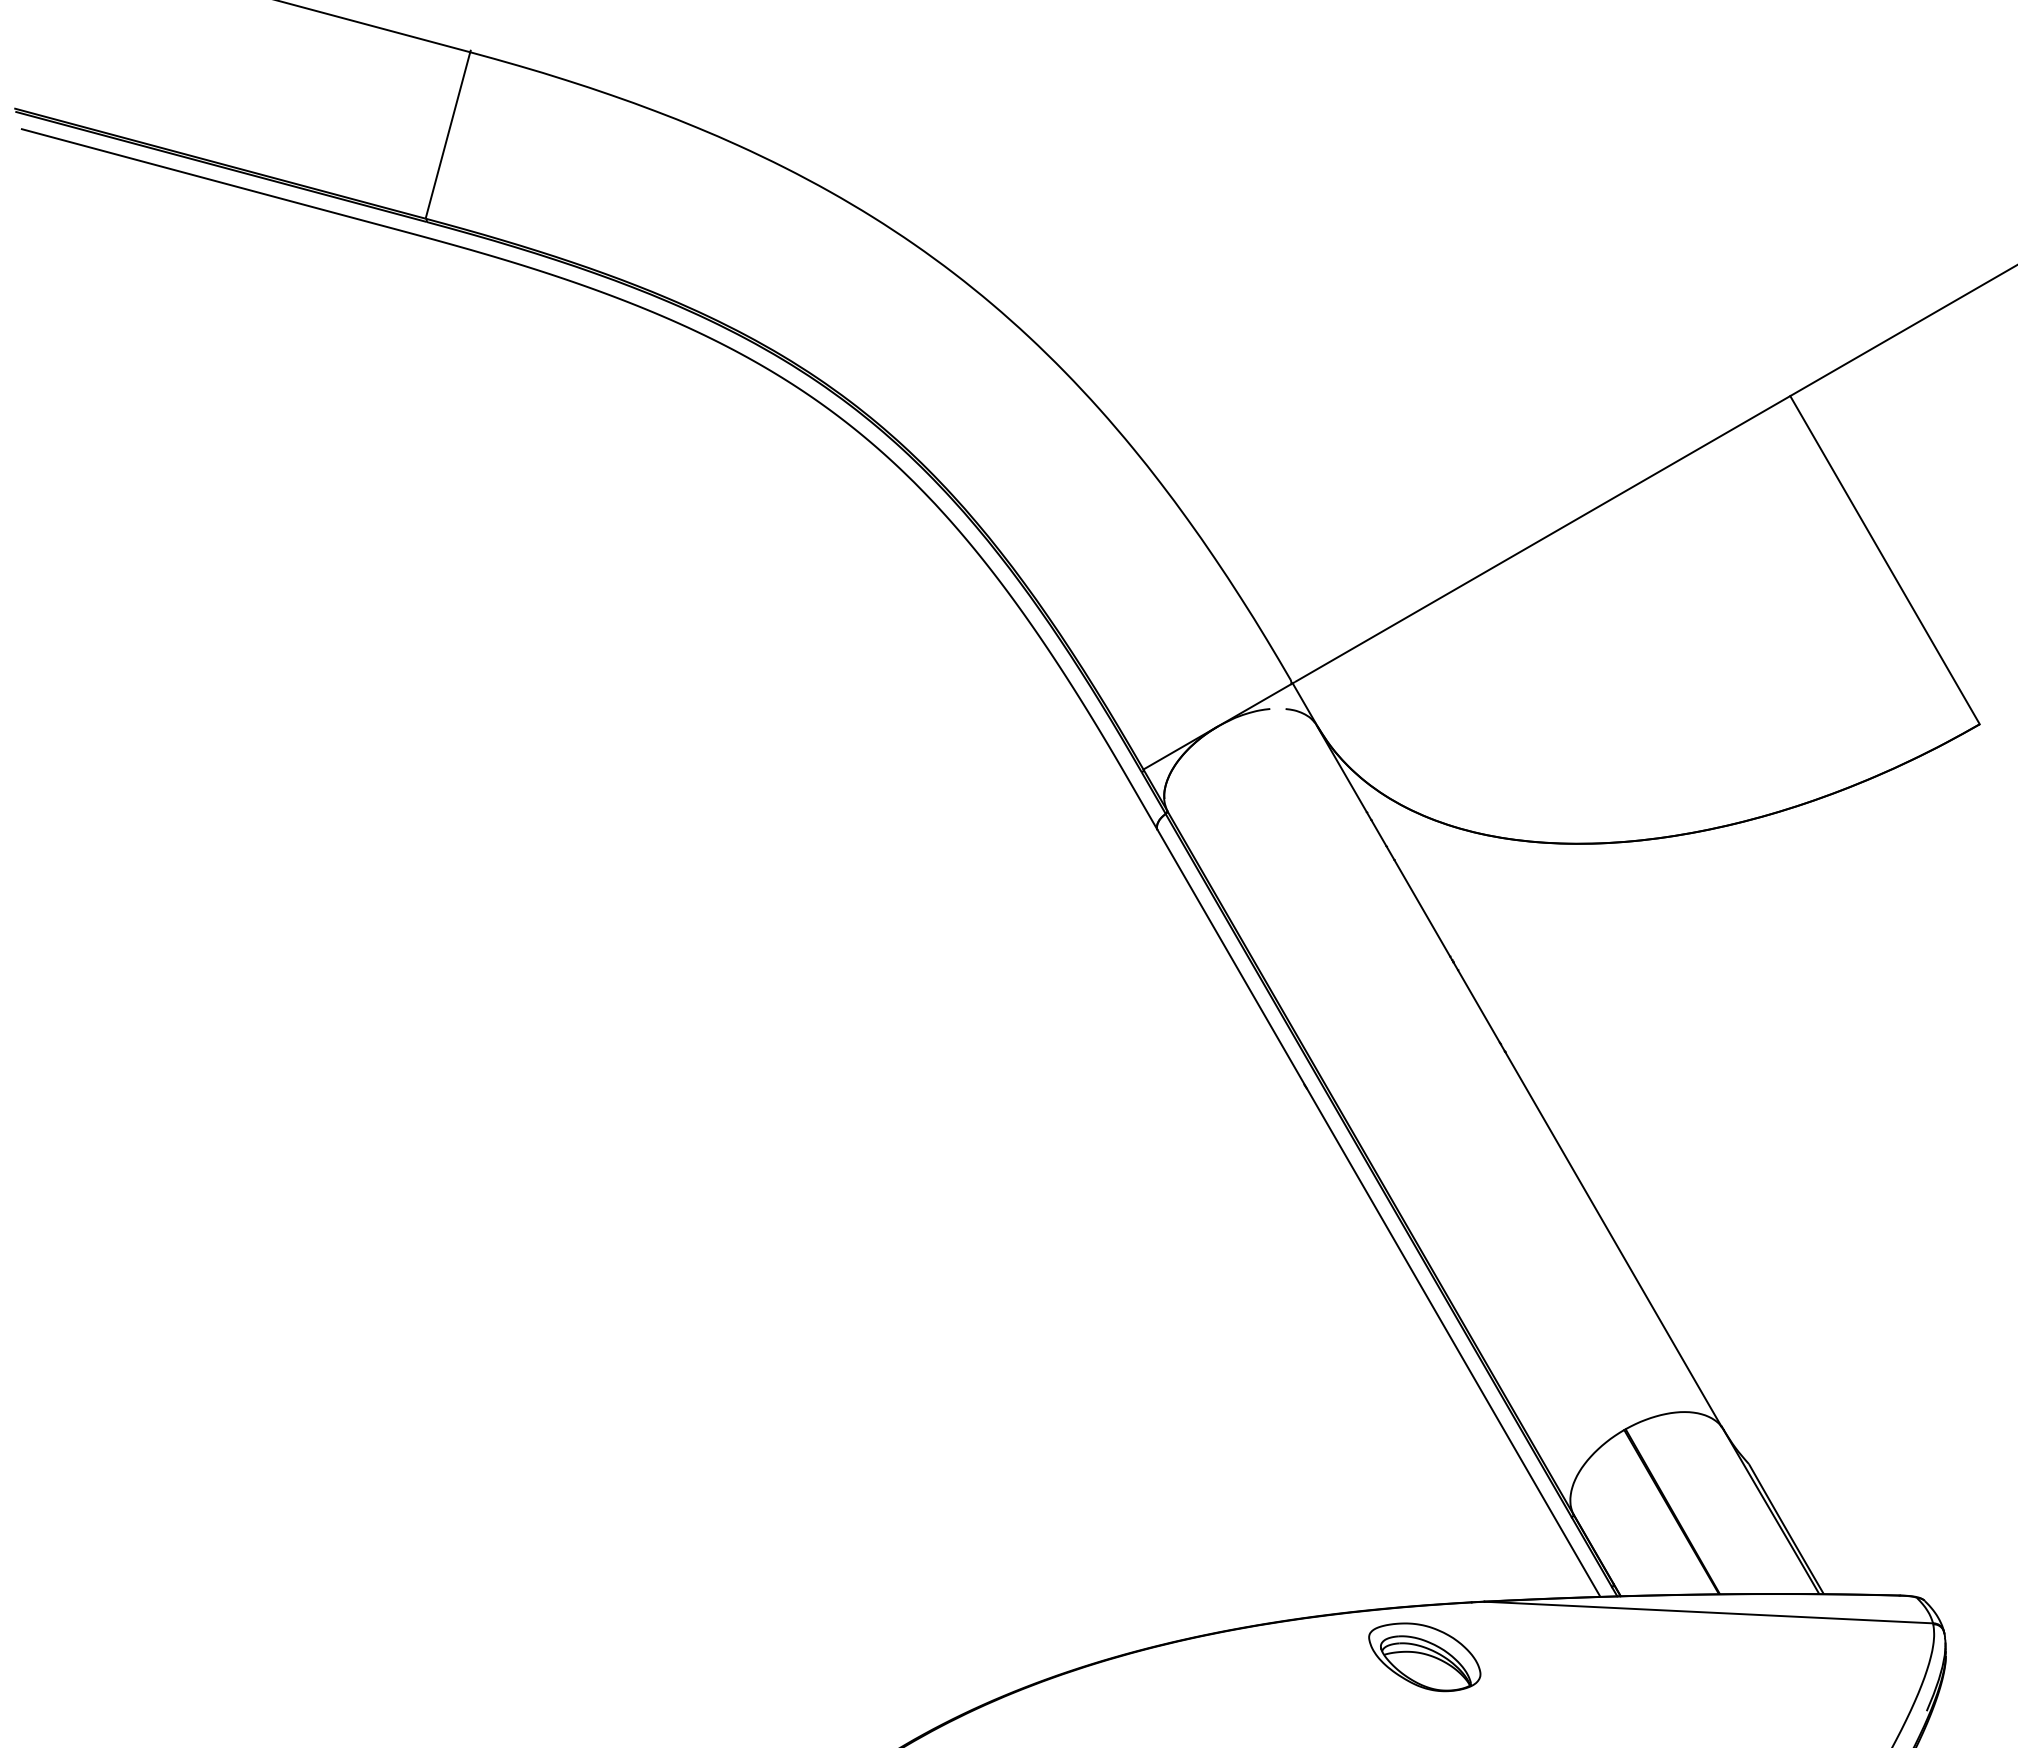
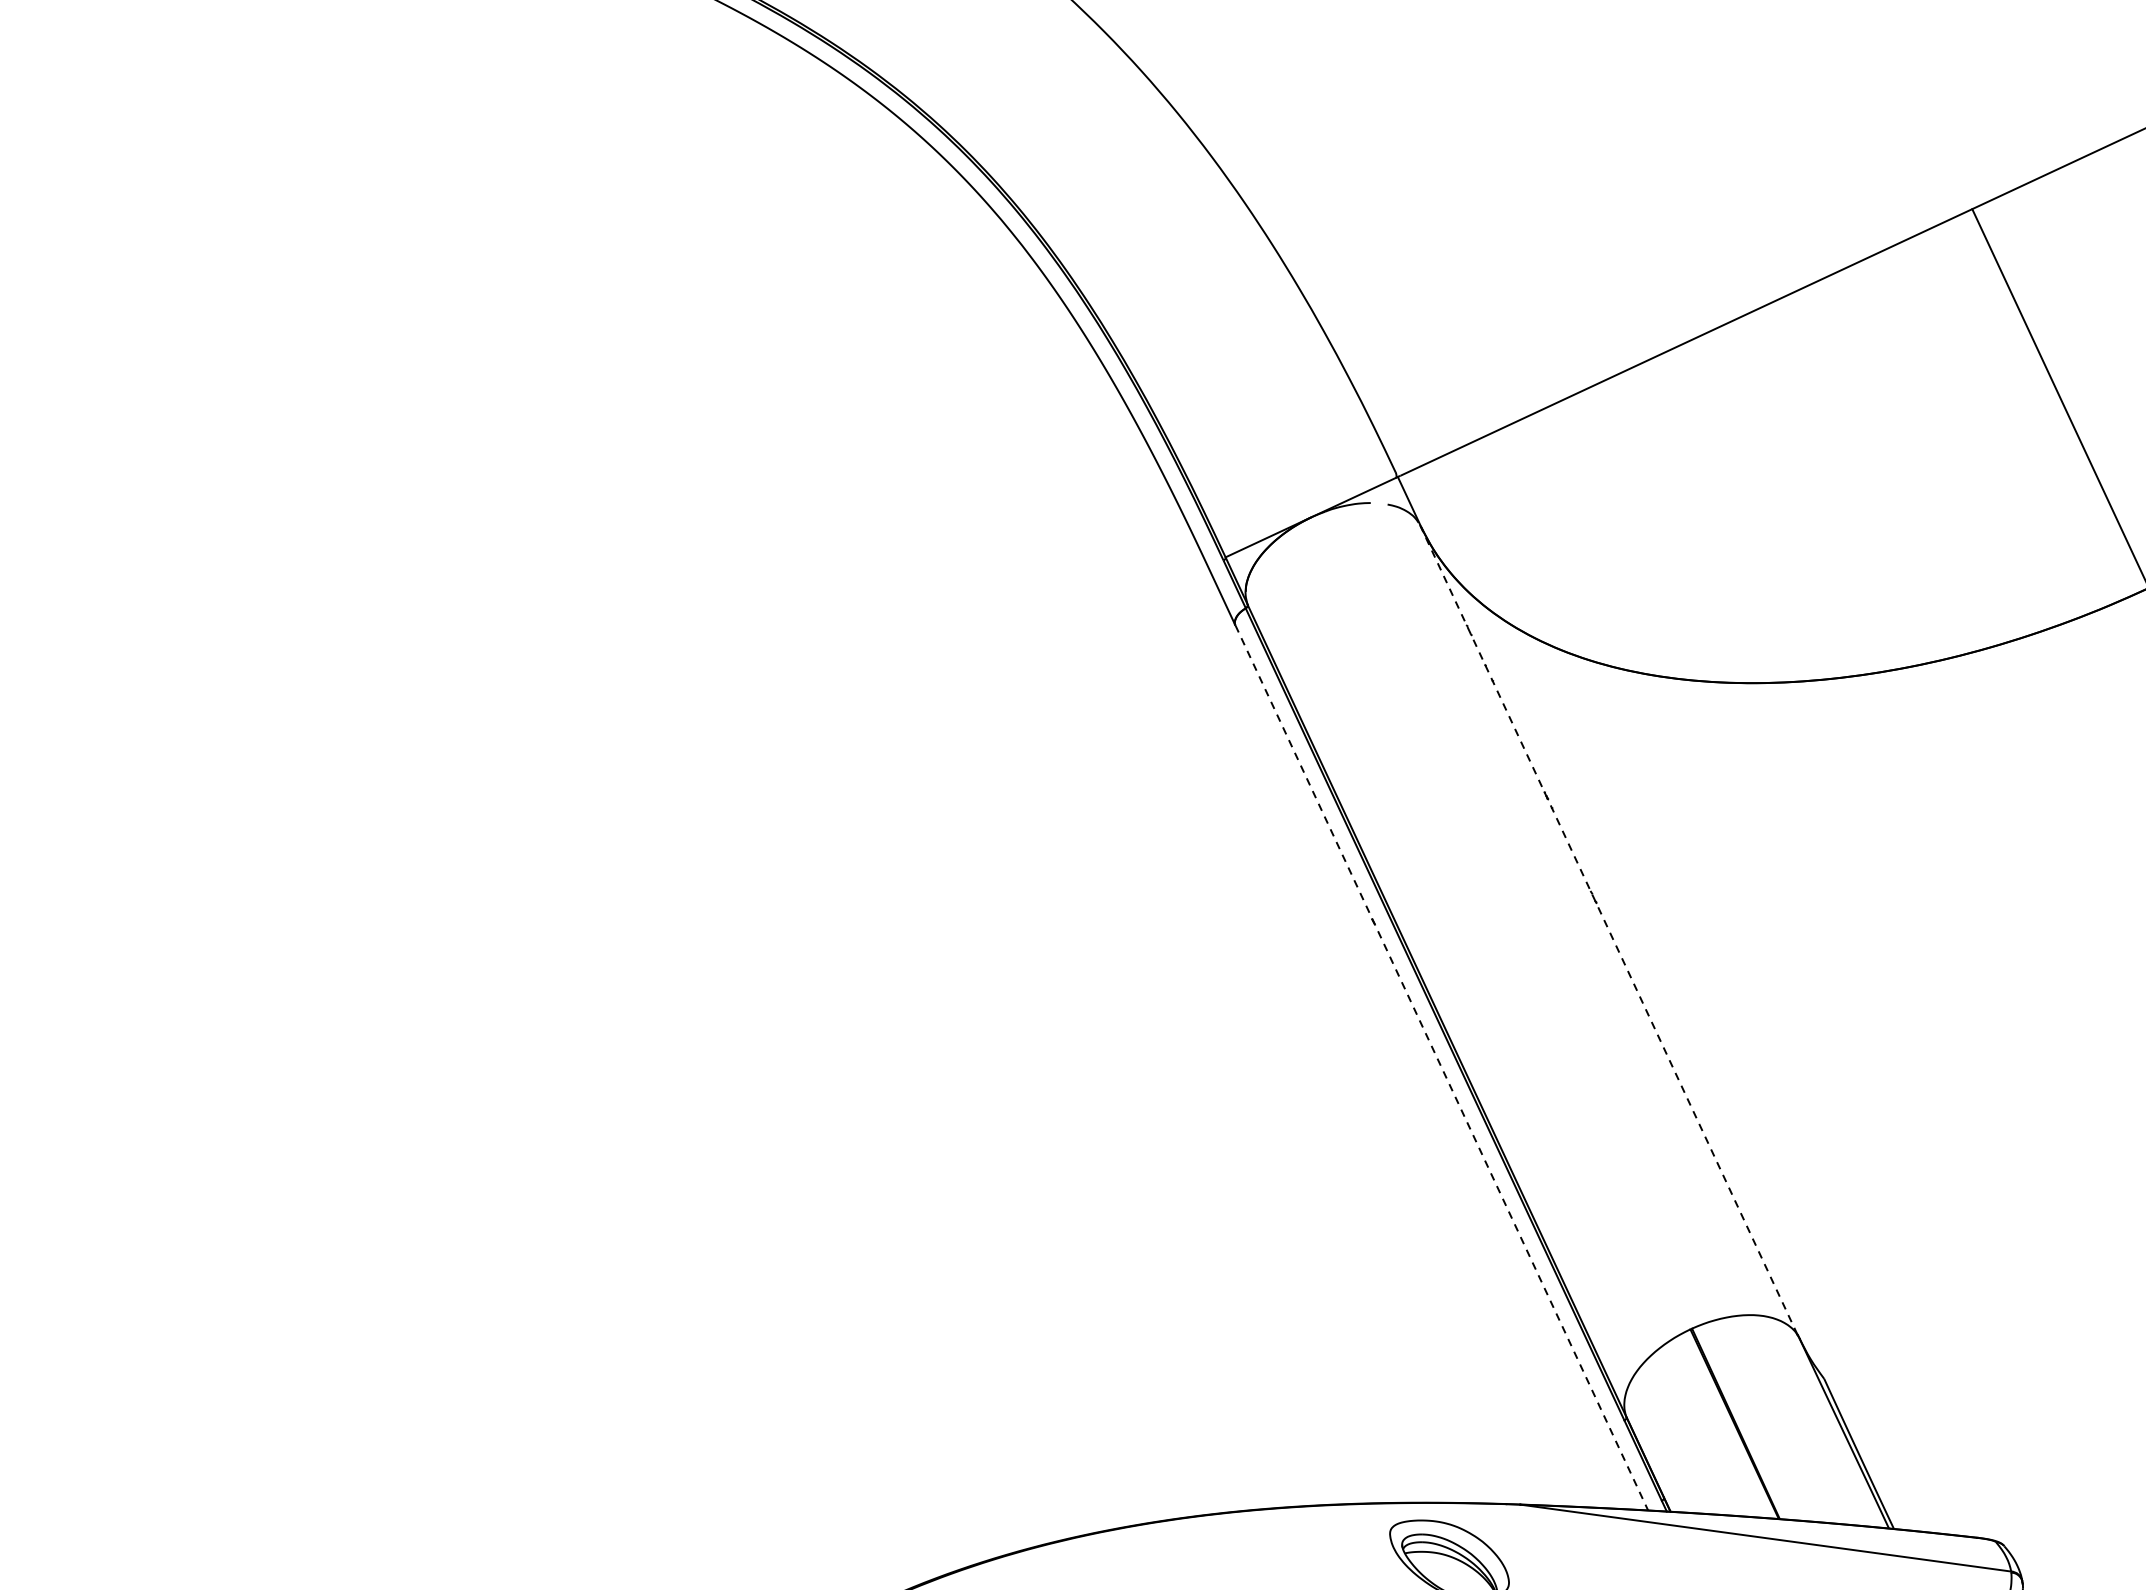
line: (1518, 1074) -> (1608, 928), solid -> dashed
line: (1379, 1214) -> (1442, 1069), solid -> dashed

